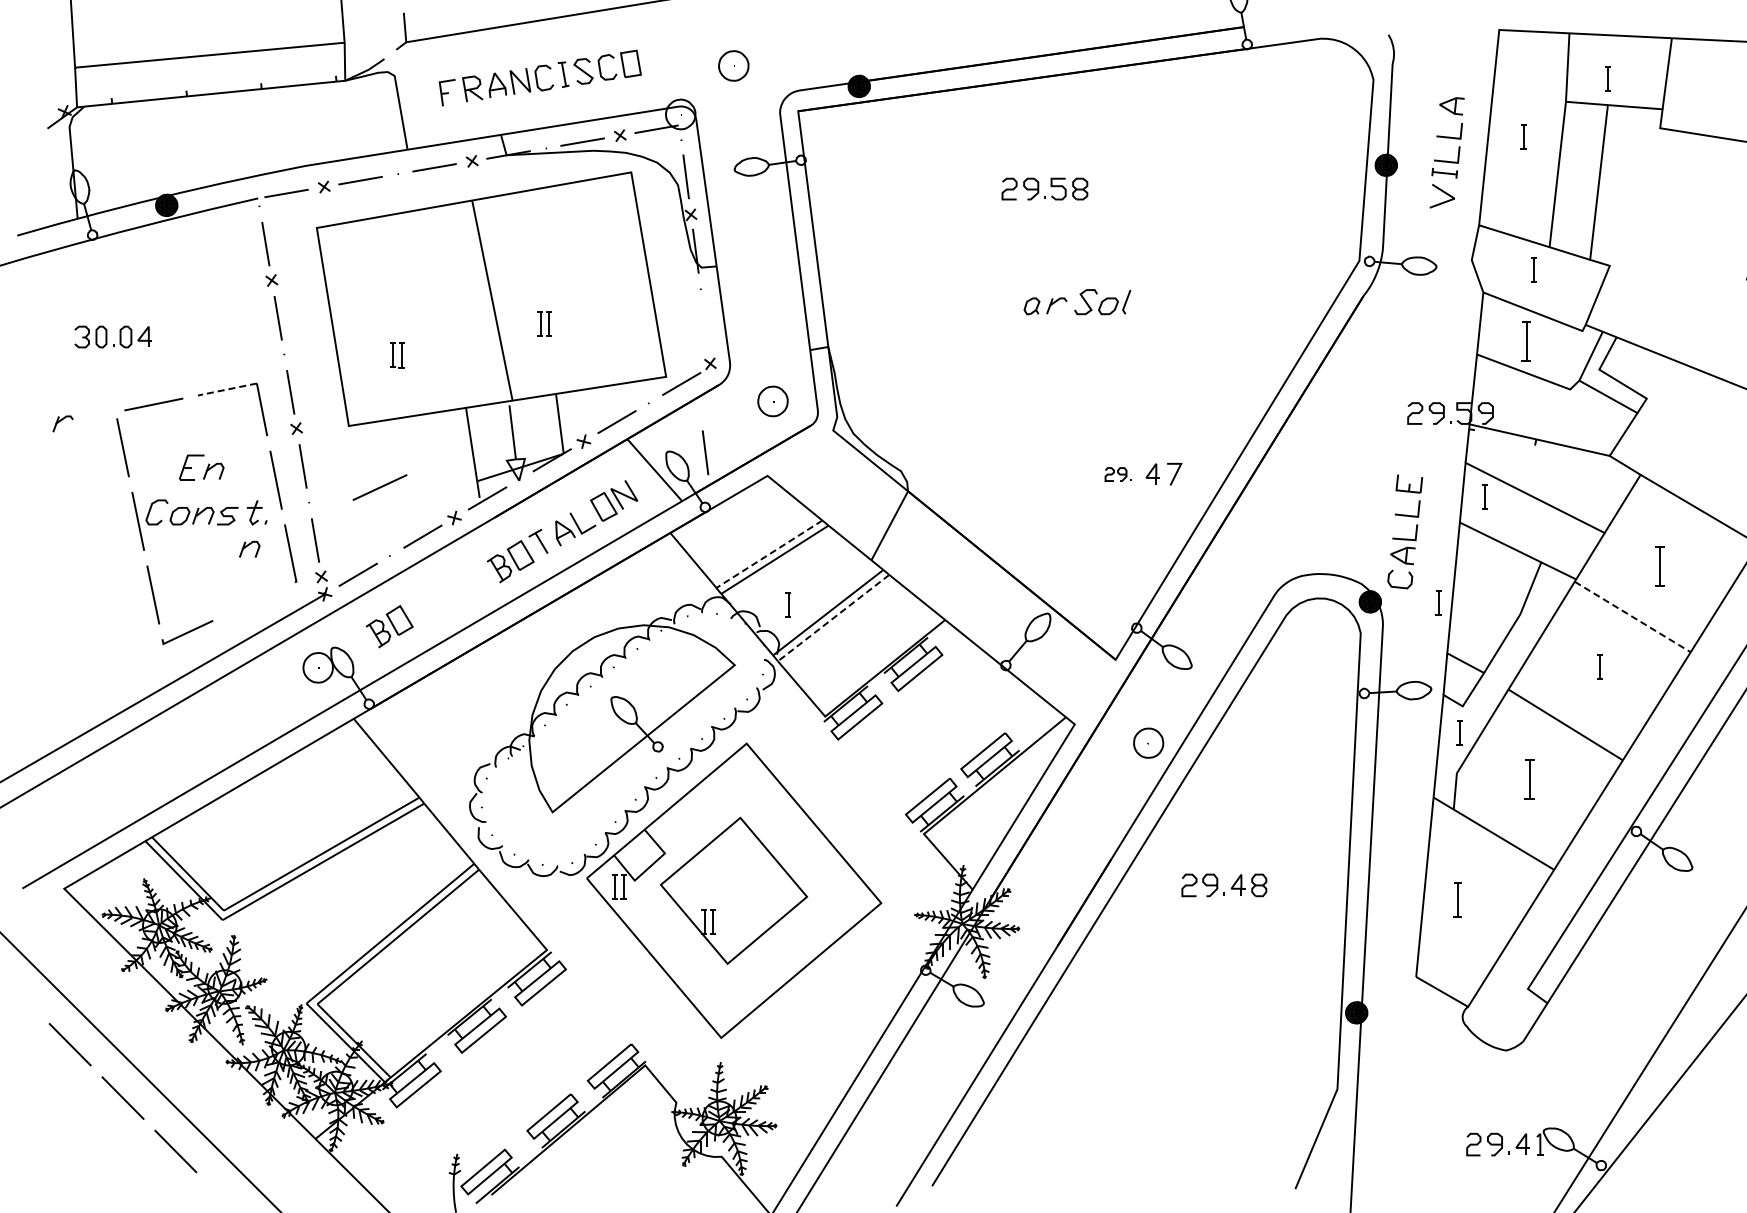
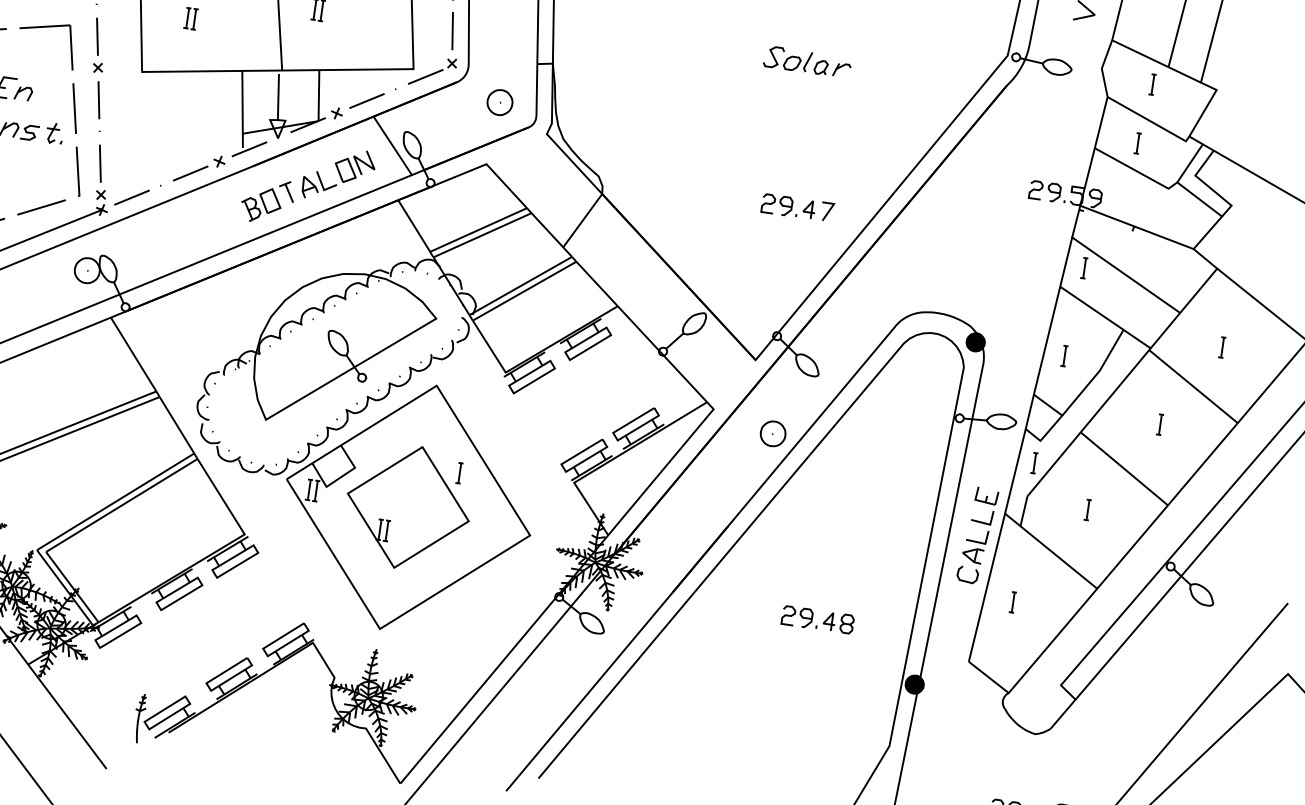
part: (1045, 306) -> (832, 69), moved
part: (1526, 341) -> (1137, 143), size x0.62
line: (226, 389) -> (44, 26), dashed -> solid
line: (705, 452) -> (452, 30), moved
part: (1117, 474) -> (779, 205), size x1.67
line: (379, 487) -> (41, 207), moved
part: (1405, 538) -> (977, 541), moved
part: (249, 548) -> (44, 162), removed
line: (769, 554) -> (478, 230), dashed -> solid
part: (1659, 565) -> (1222, 346), size x0.62
part: (1438, 602) -> (1064, 355), moved
part: (787, 604) -> (459, 472), moved
line: (1633, 617) -> (1194, 387), dashed -> solid
line: (833, 618) -> (524, 291), dashed -> solid
part: (389, 626) -> (151, 244), removed
part: (1529, 778) -> (1087, 509), size x0.62
part: (1224, 885) -> (817, 619), moved
part: (1457, 899) -> (1012, 601), size x0.71

